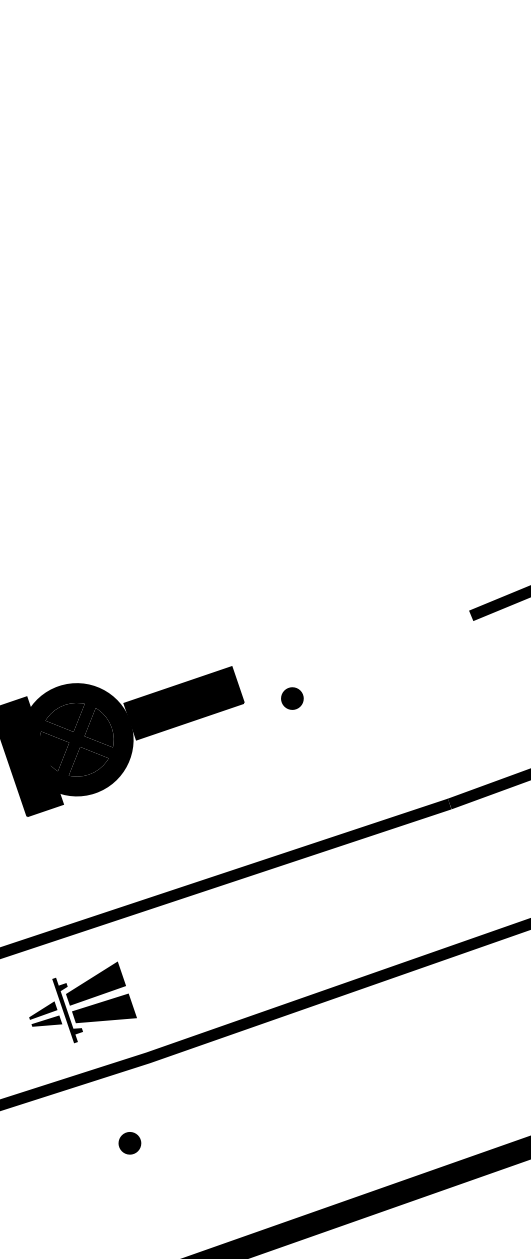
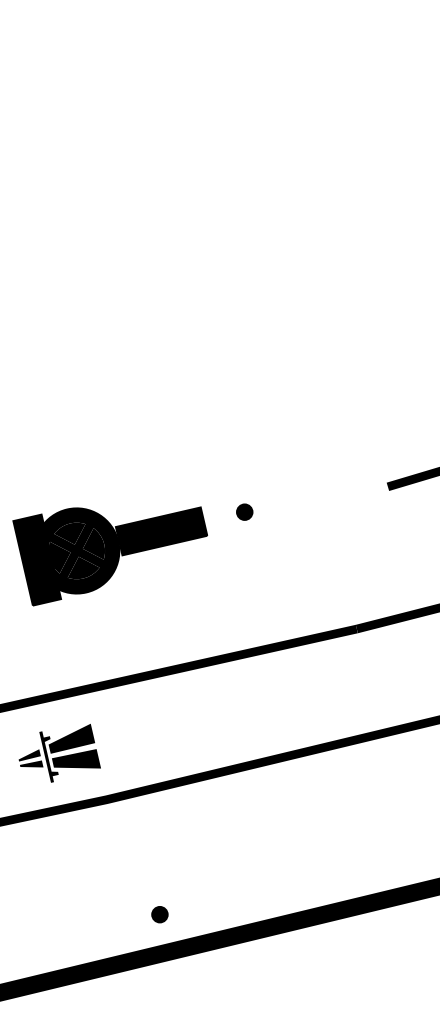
part: (291, 697) -> (244, 511), moved
part: (129, 1143) -> (159, 914), moved

